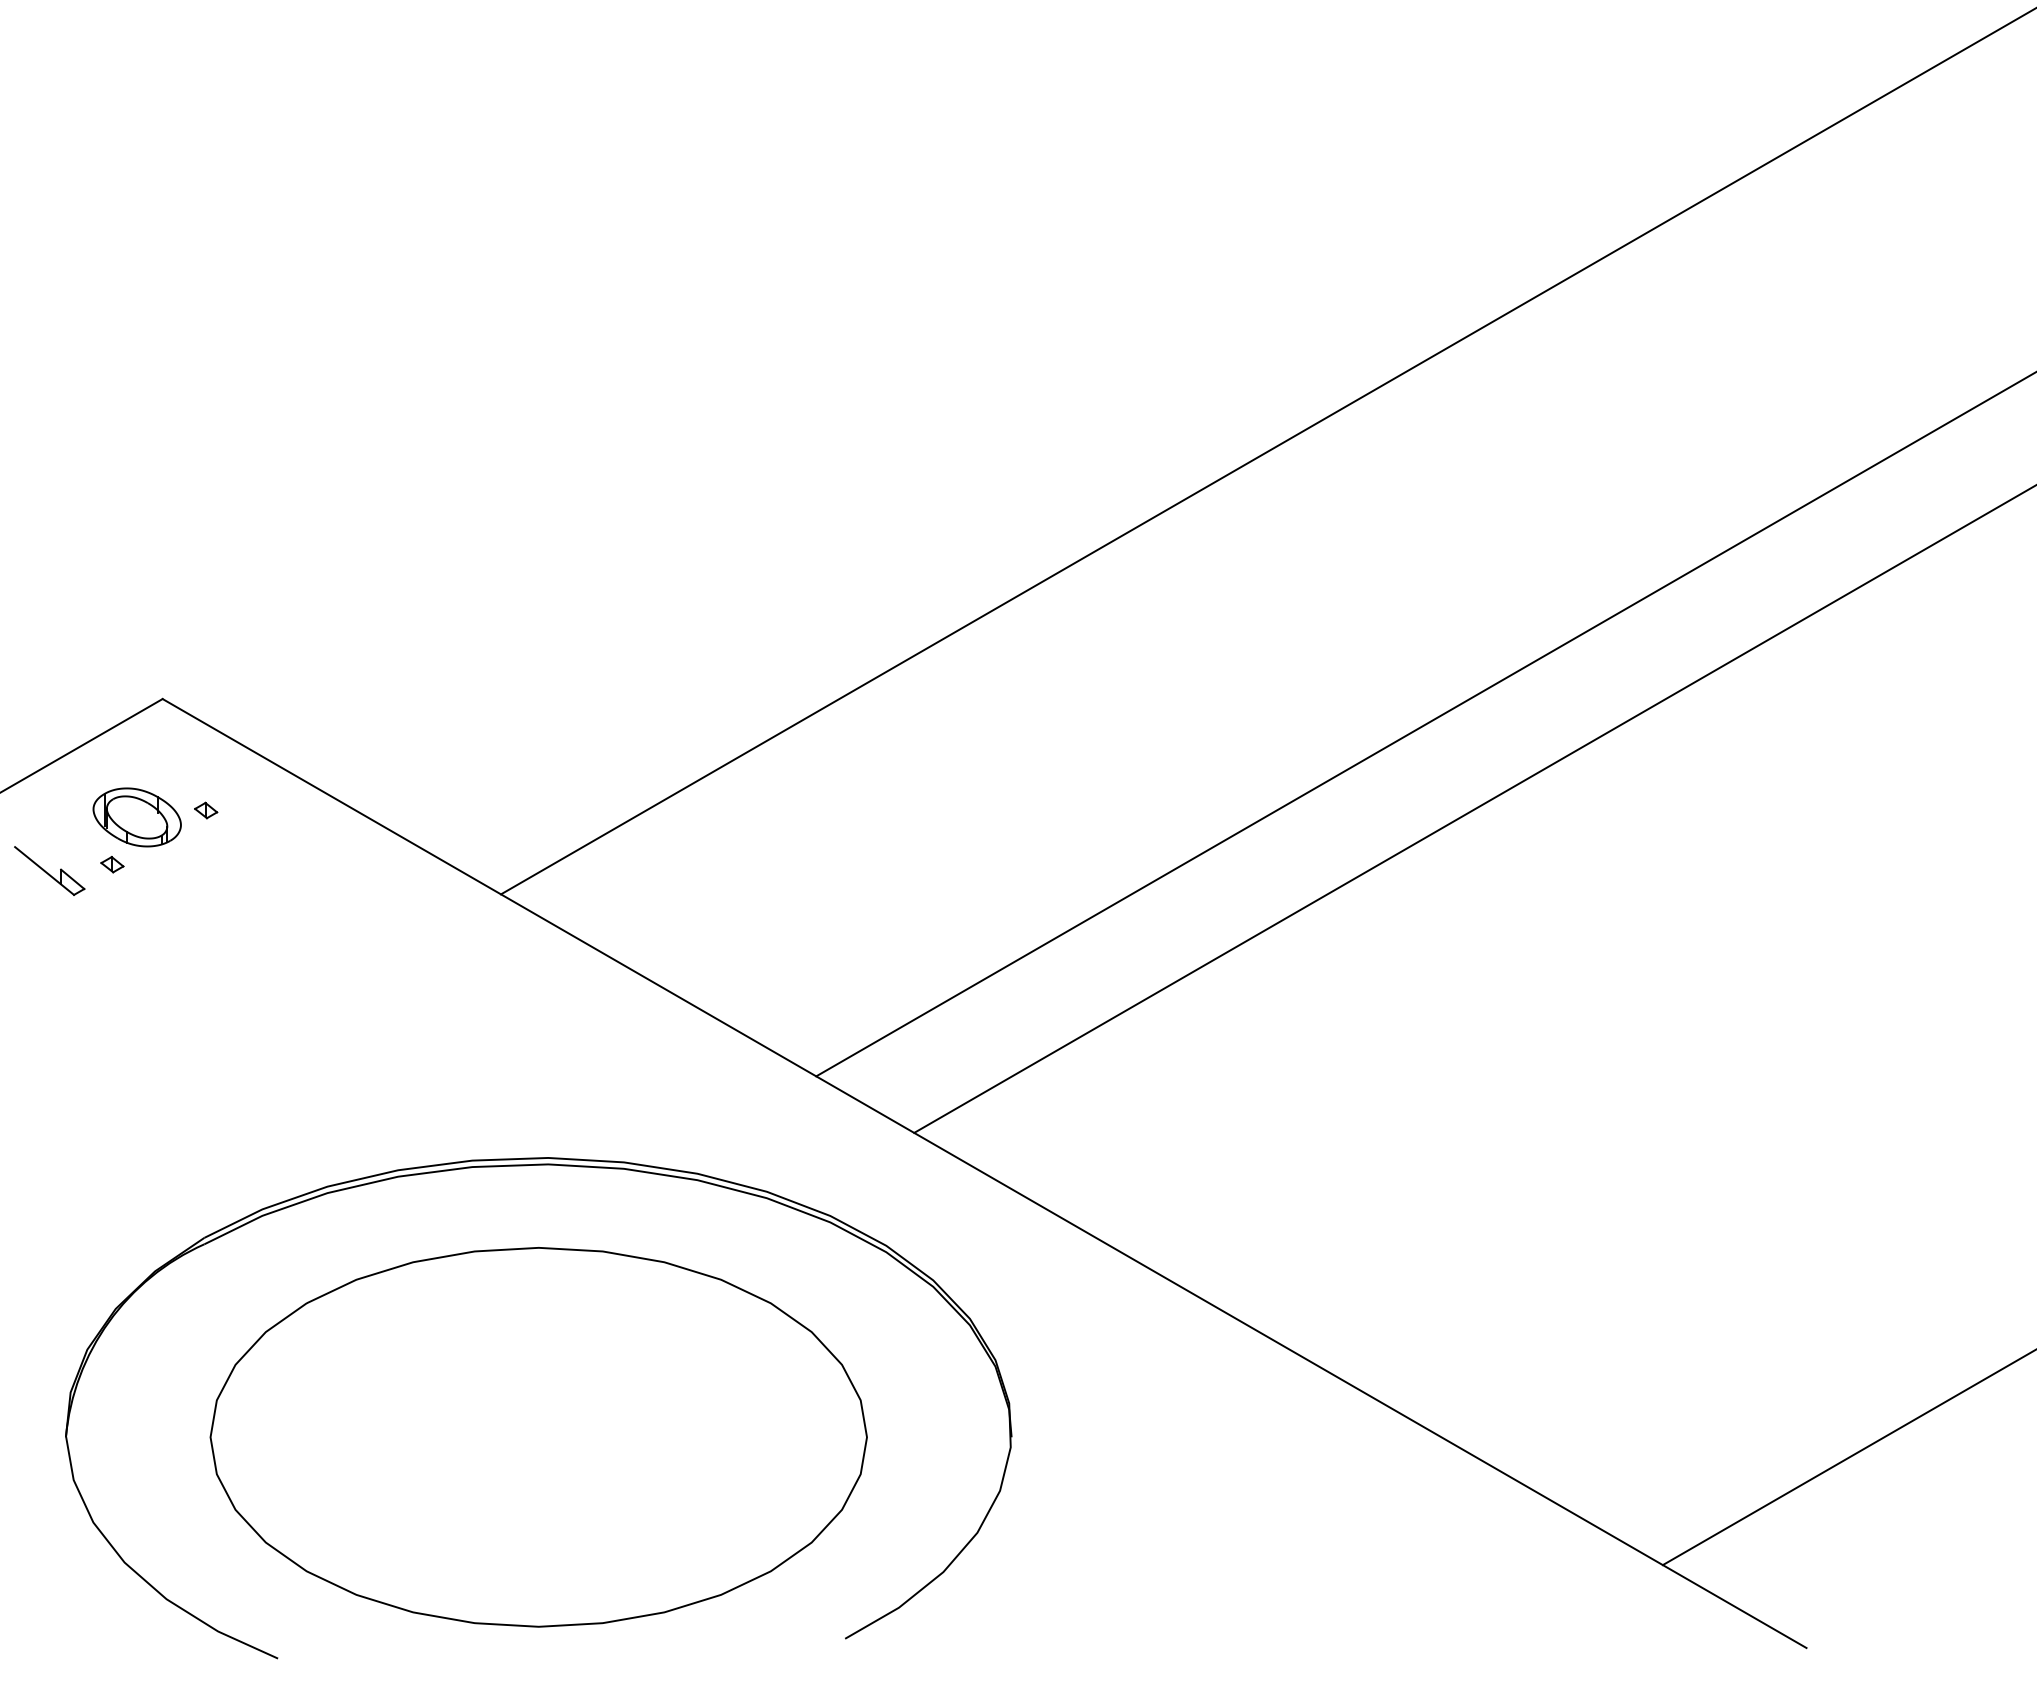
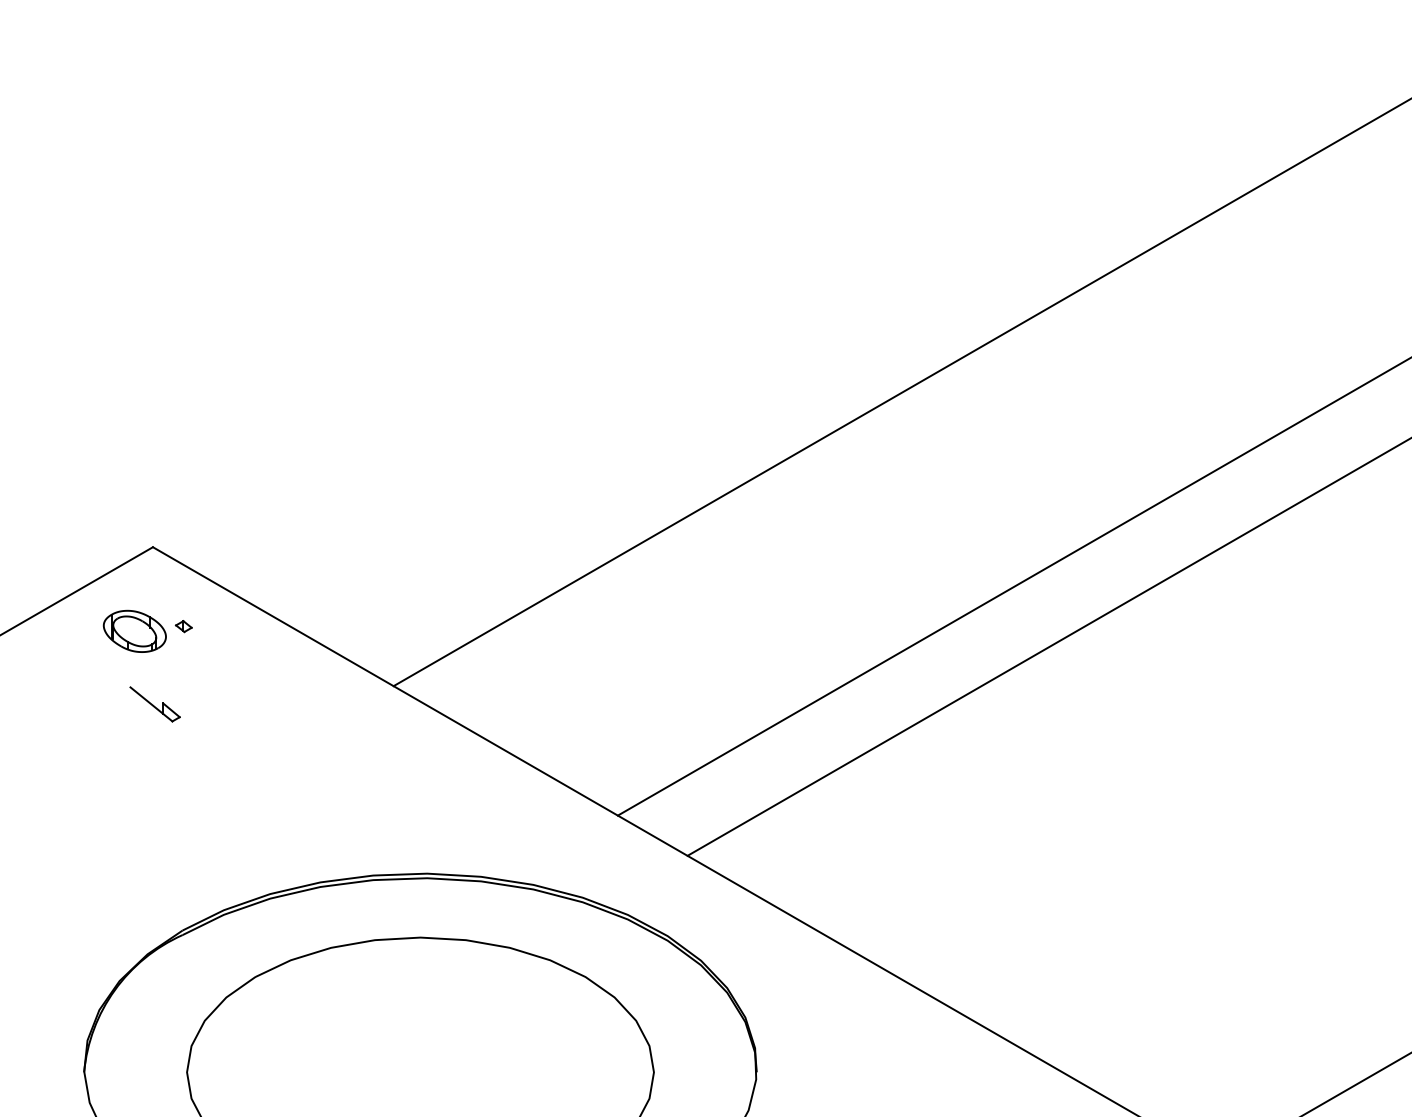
part: (112, 864) -> (117, 664), removed
part: (49, 870) -> (154, 704), moved

